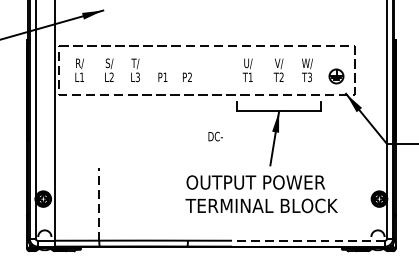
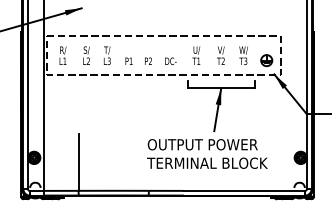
text: (215, 136) -> (170, 61), moved
line: (99, 204) -> (78, 162), dashed -> solid
line: (308, 240) -> (244, 190), dashed -> solid

